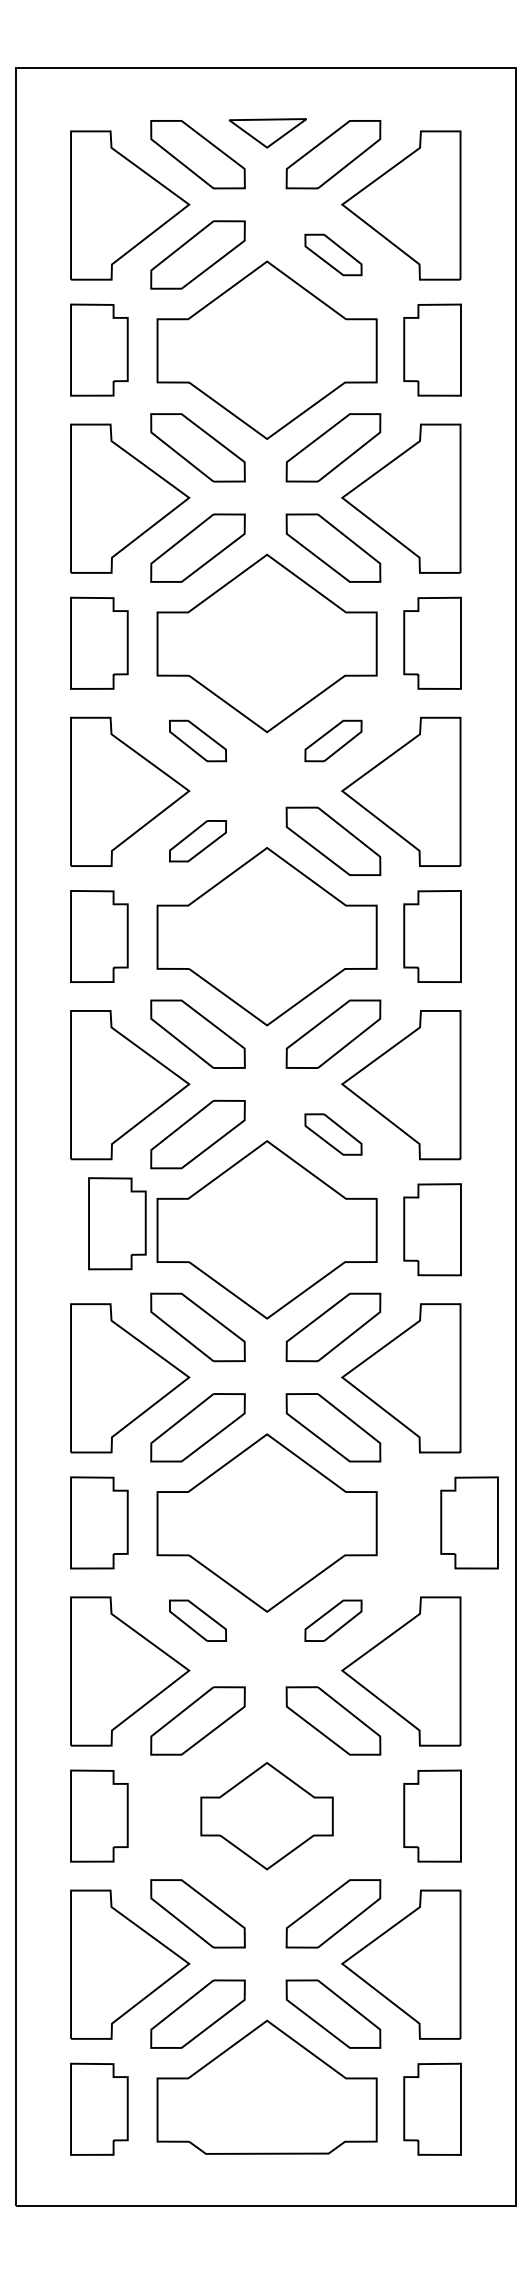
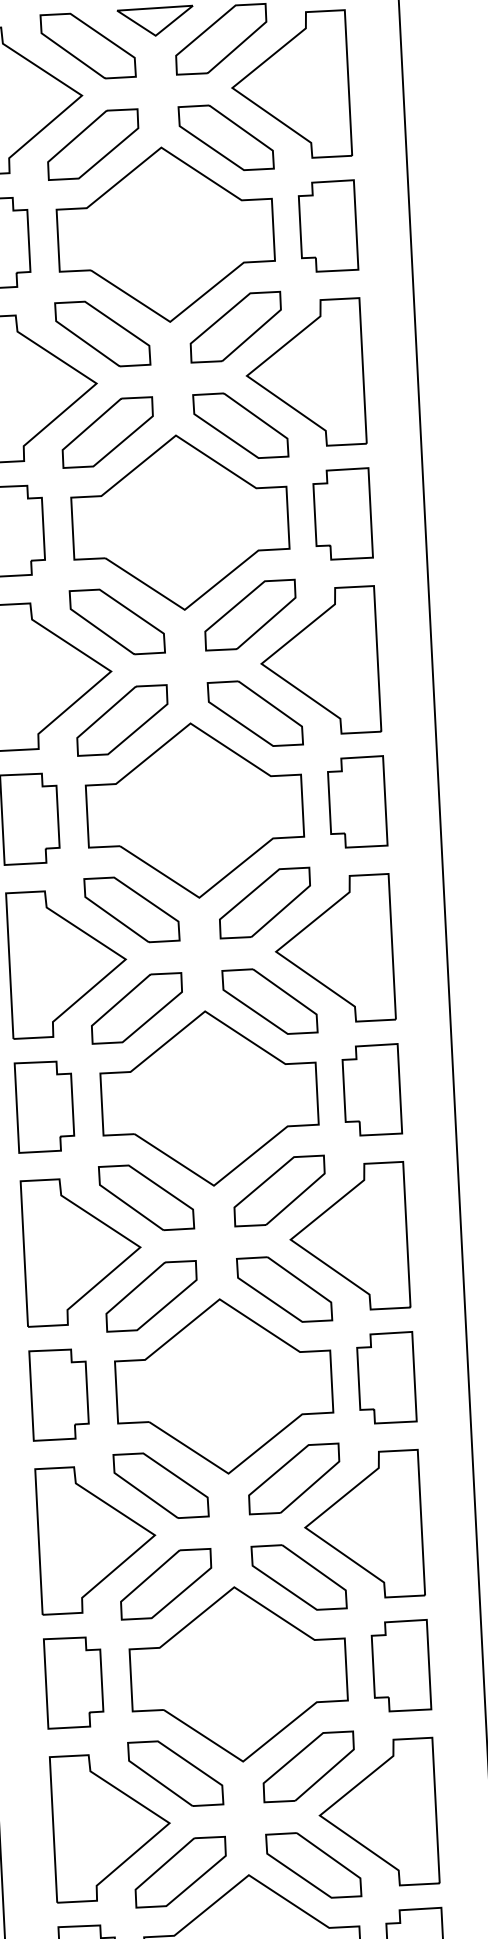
part: (333, 254) -> (226, 137), size x1.67
part: (197, 740) -> (116, 621), size x1.67
part: (333, 740) -> (250, 614), size x1.67
part: (197, 840) -> (121, 719), size x1.67
part: (333, 1134) -> (269, 1001), size x1.67
part: (117, 1223) -> (44, 1106), moved
part: (469, 1522) -> (386, 1377), moved
part: (197, 1620) -> (160, 1485), size x1.67
part: (333, 1620) -> (294, 1478), size x1.67
part: (266, 1815) -> (238, 1673), size x1.67

